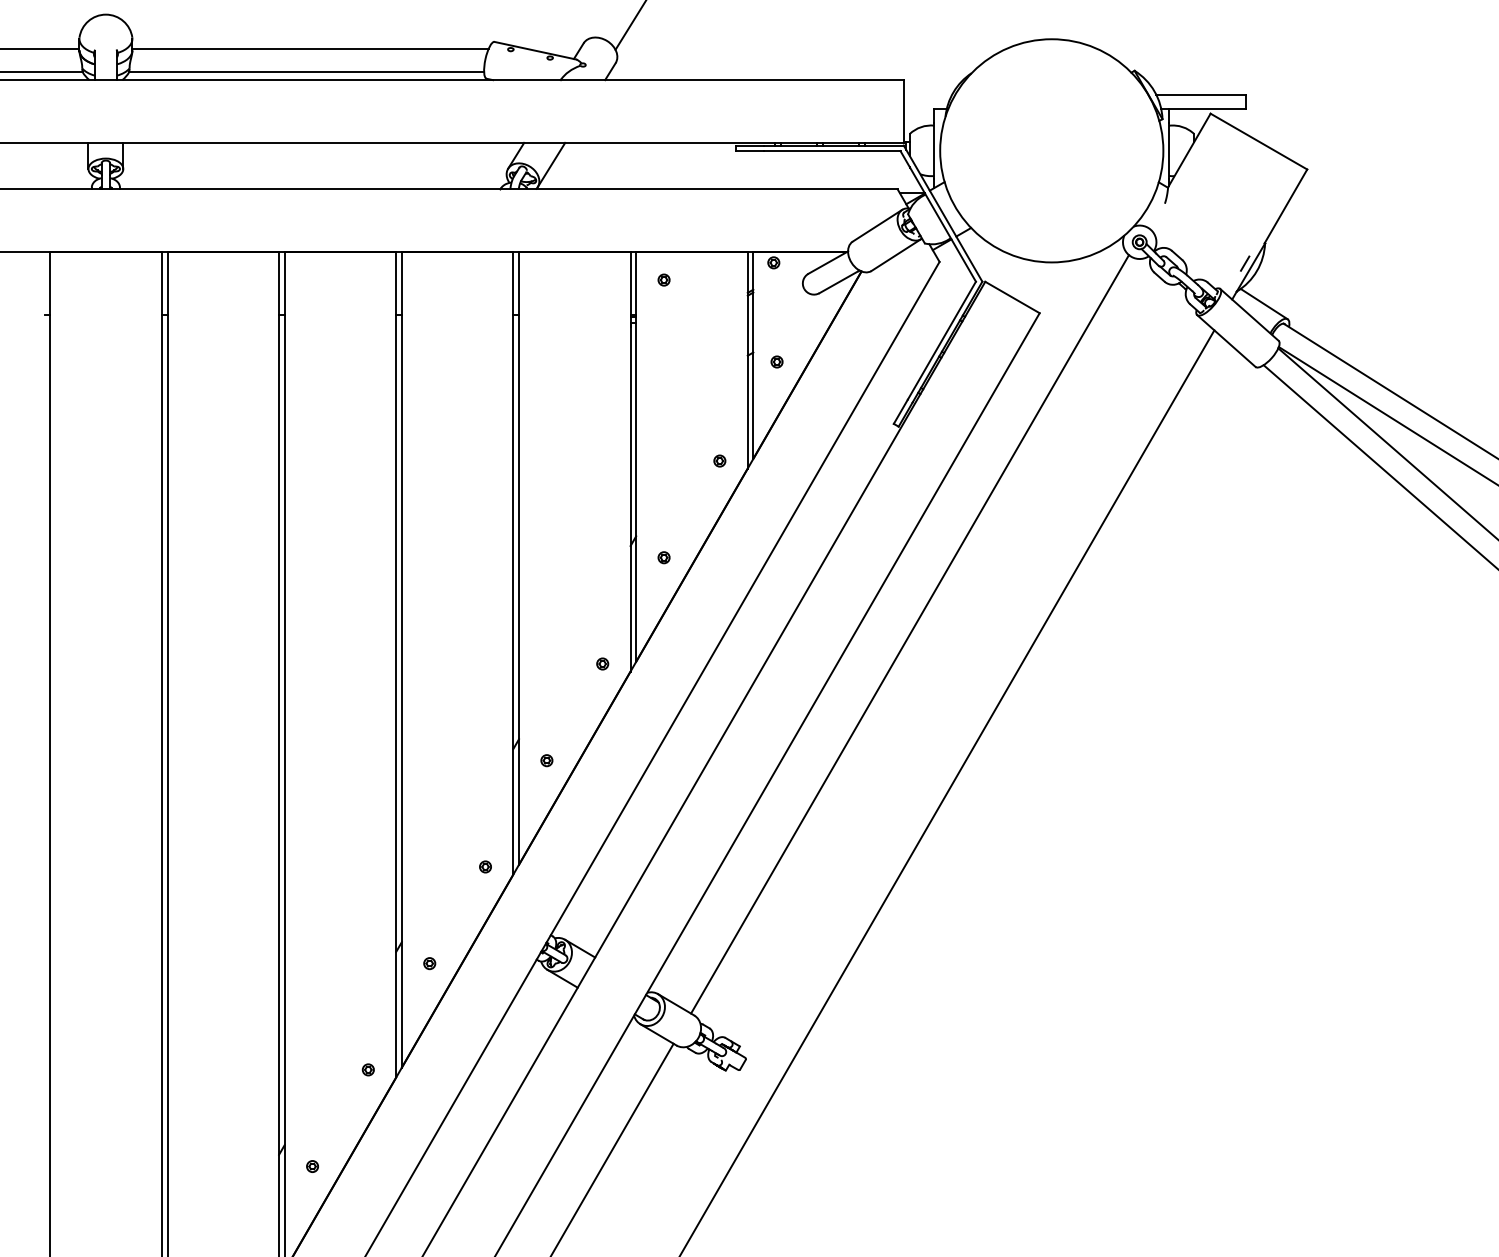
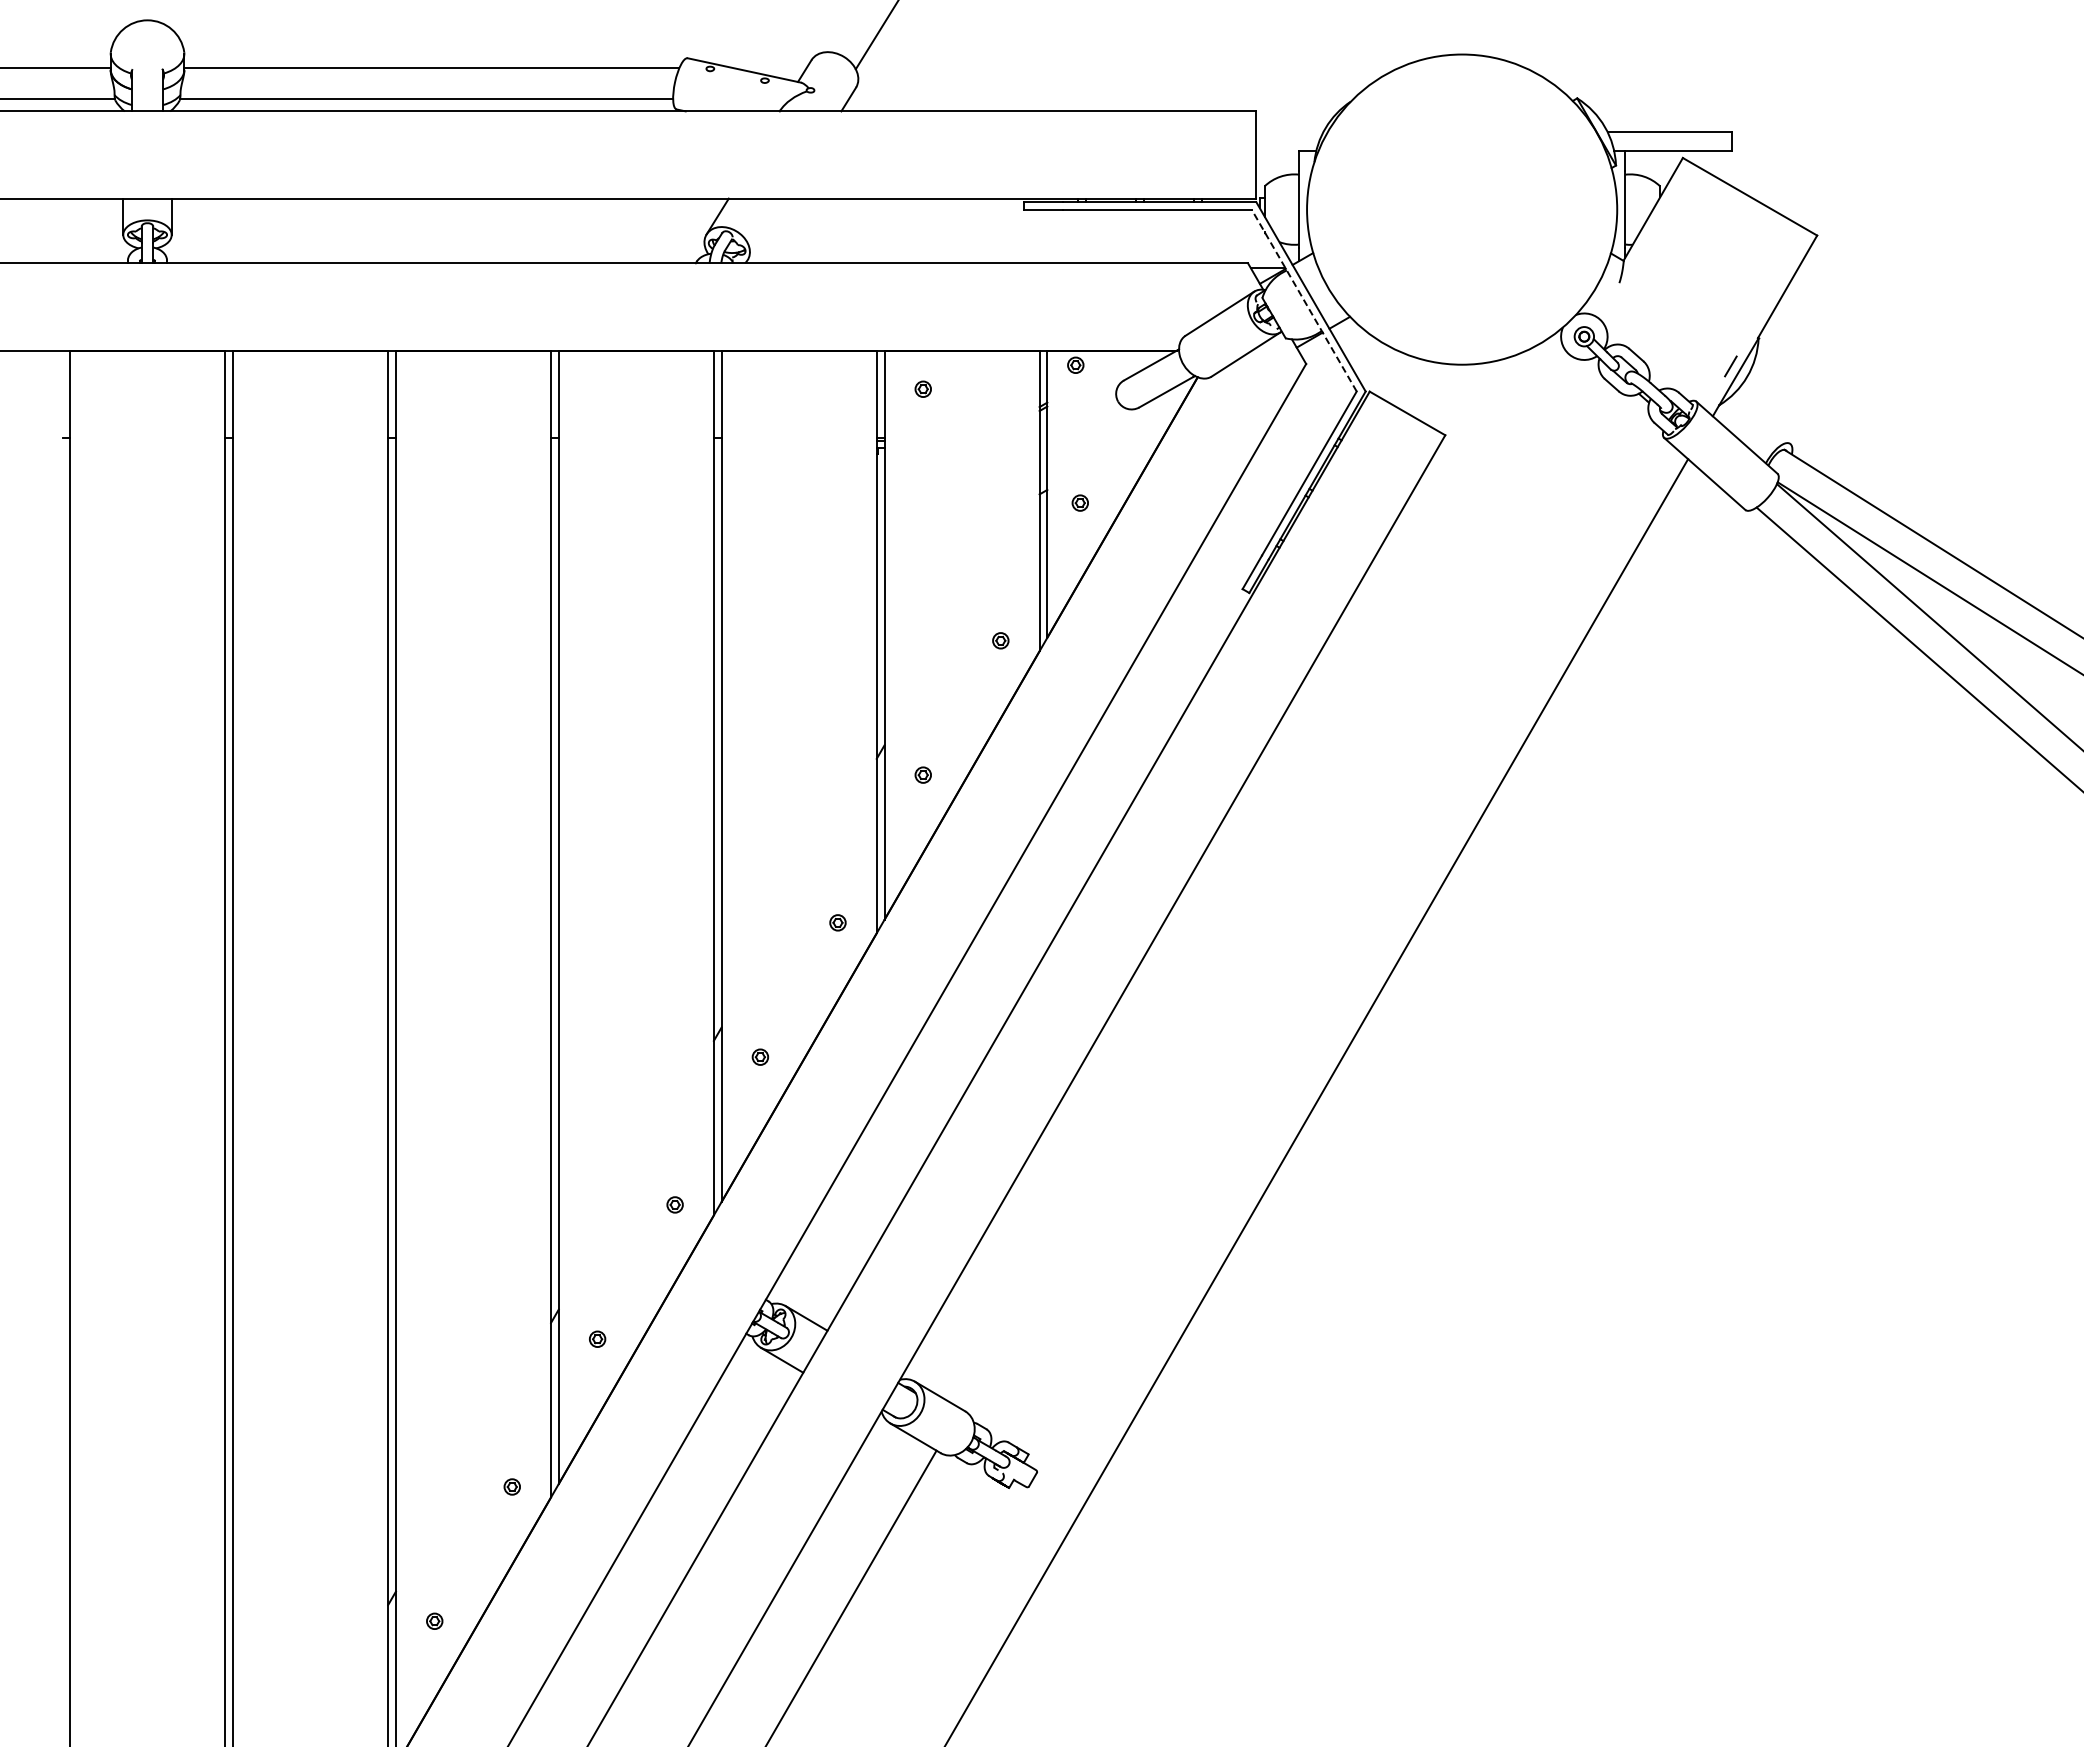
line: (551, 165) -> (766, 229), removed
line: (938, 216) -> (1304, 300), solid -> dashed
line: (1264, 304) -> (1757, 422), removed
line: (909, 634) -> (1264, 881), removed

